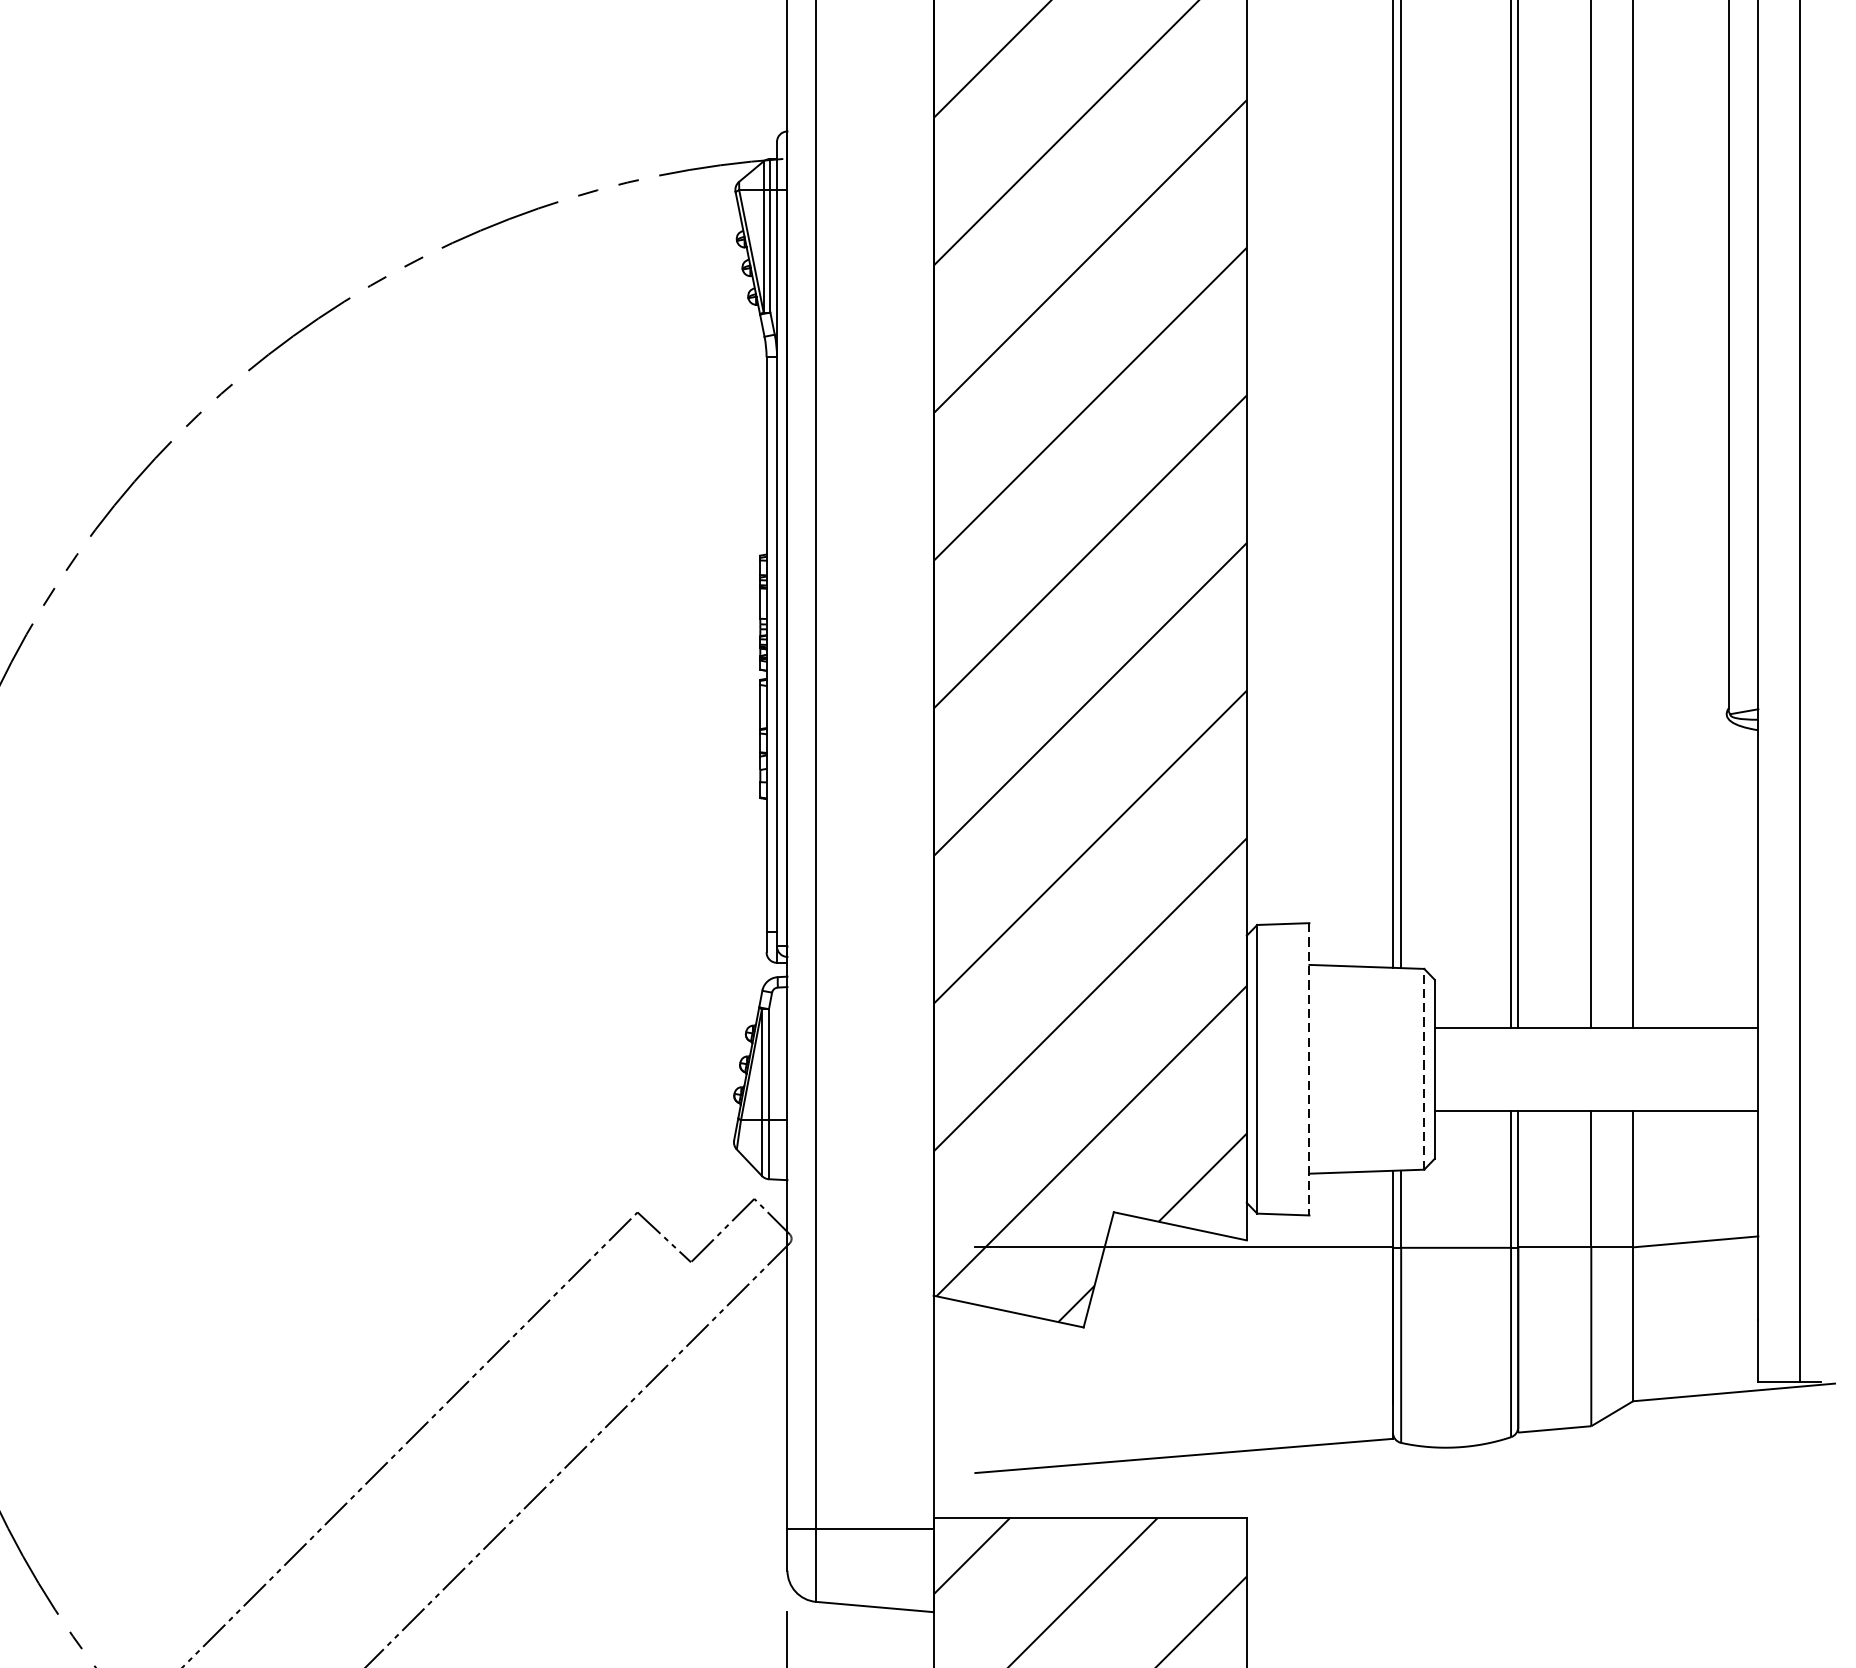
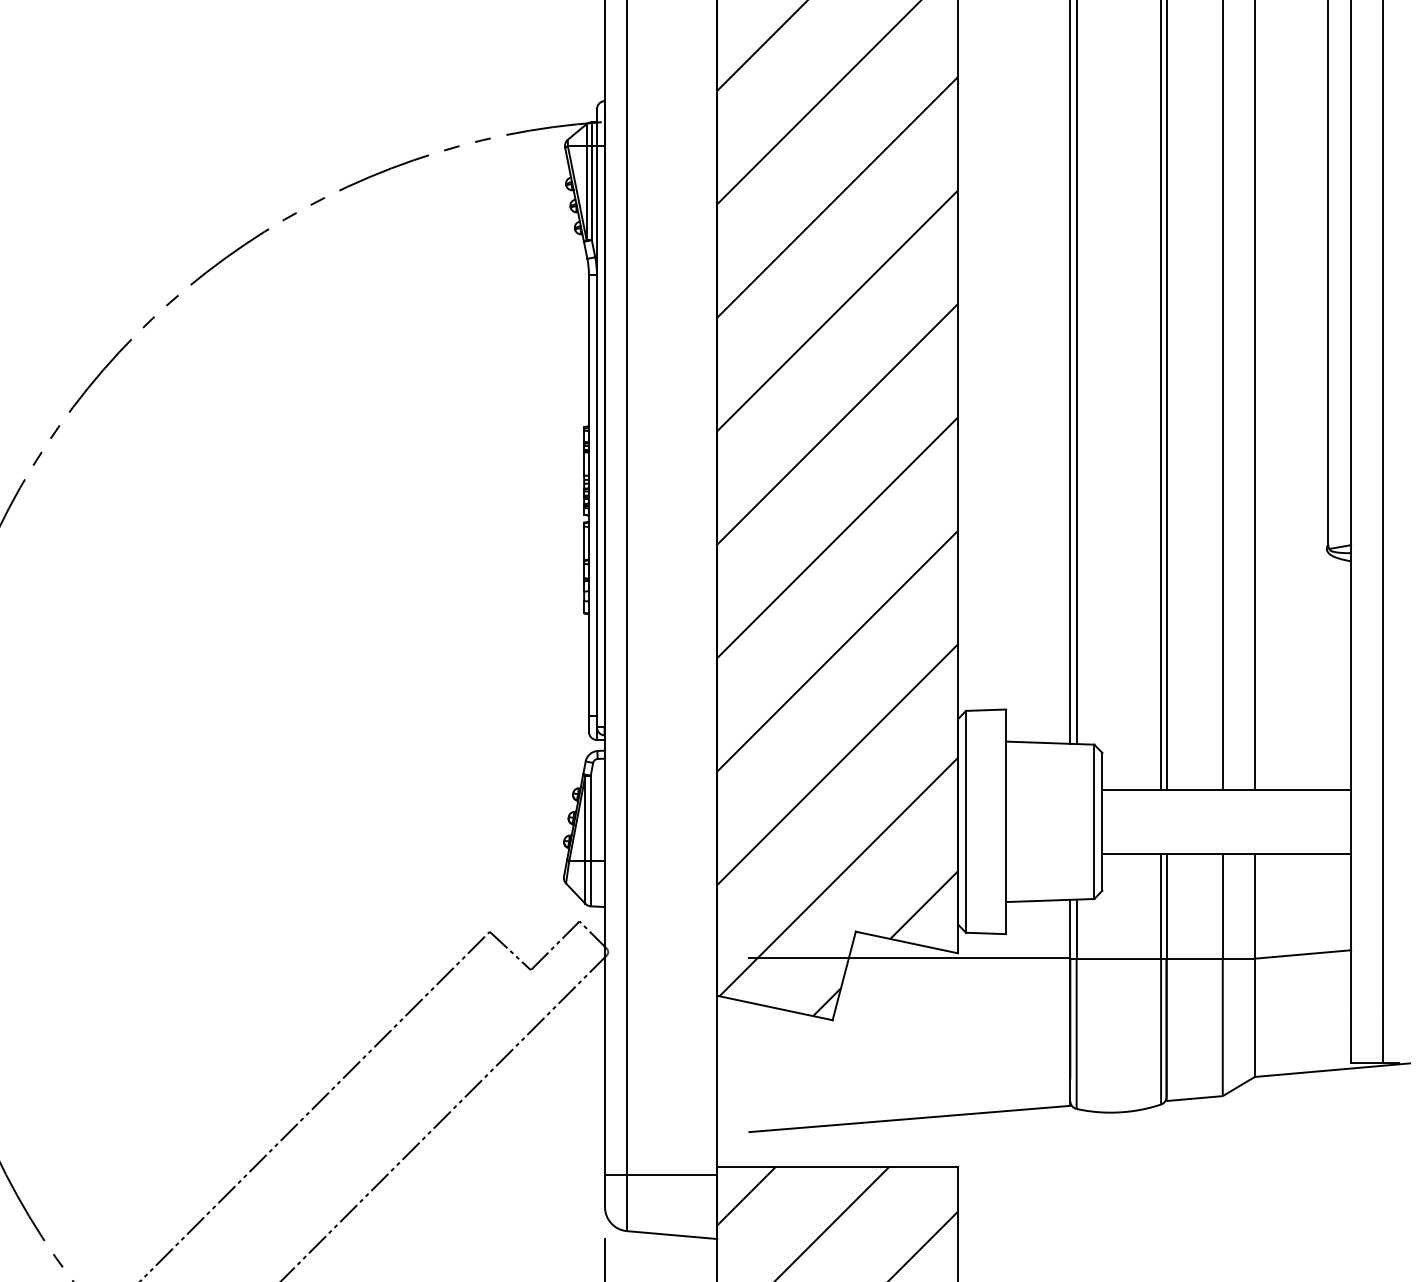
line: (1424, 1068) -> (1094, 821), dashed -> solid
line: (1309, 1070) -> (1006, 822), dashed -> solid

